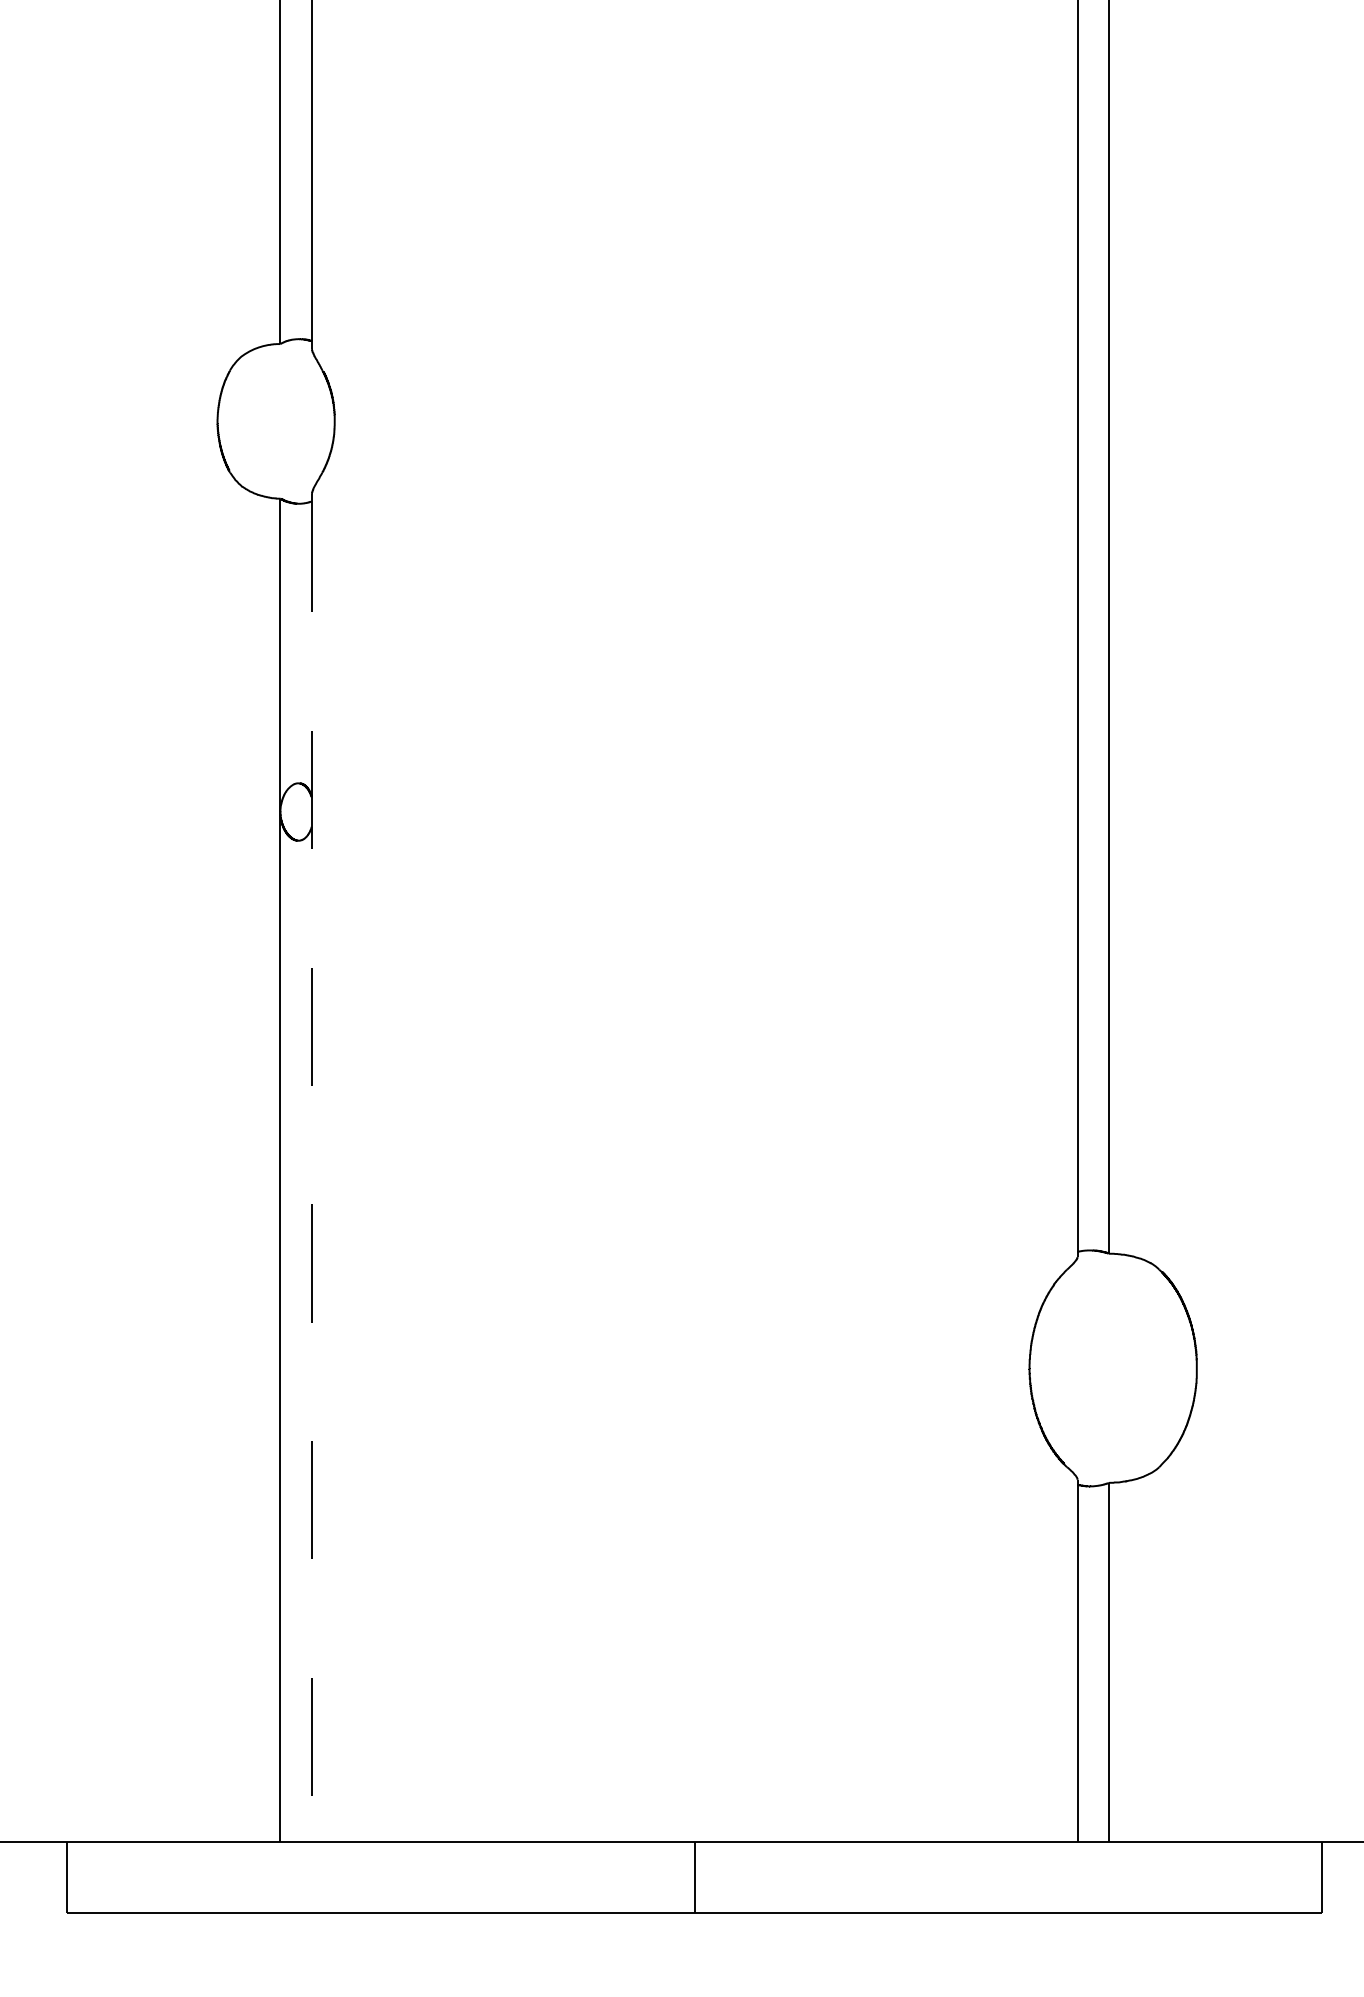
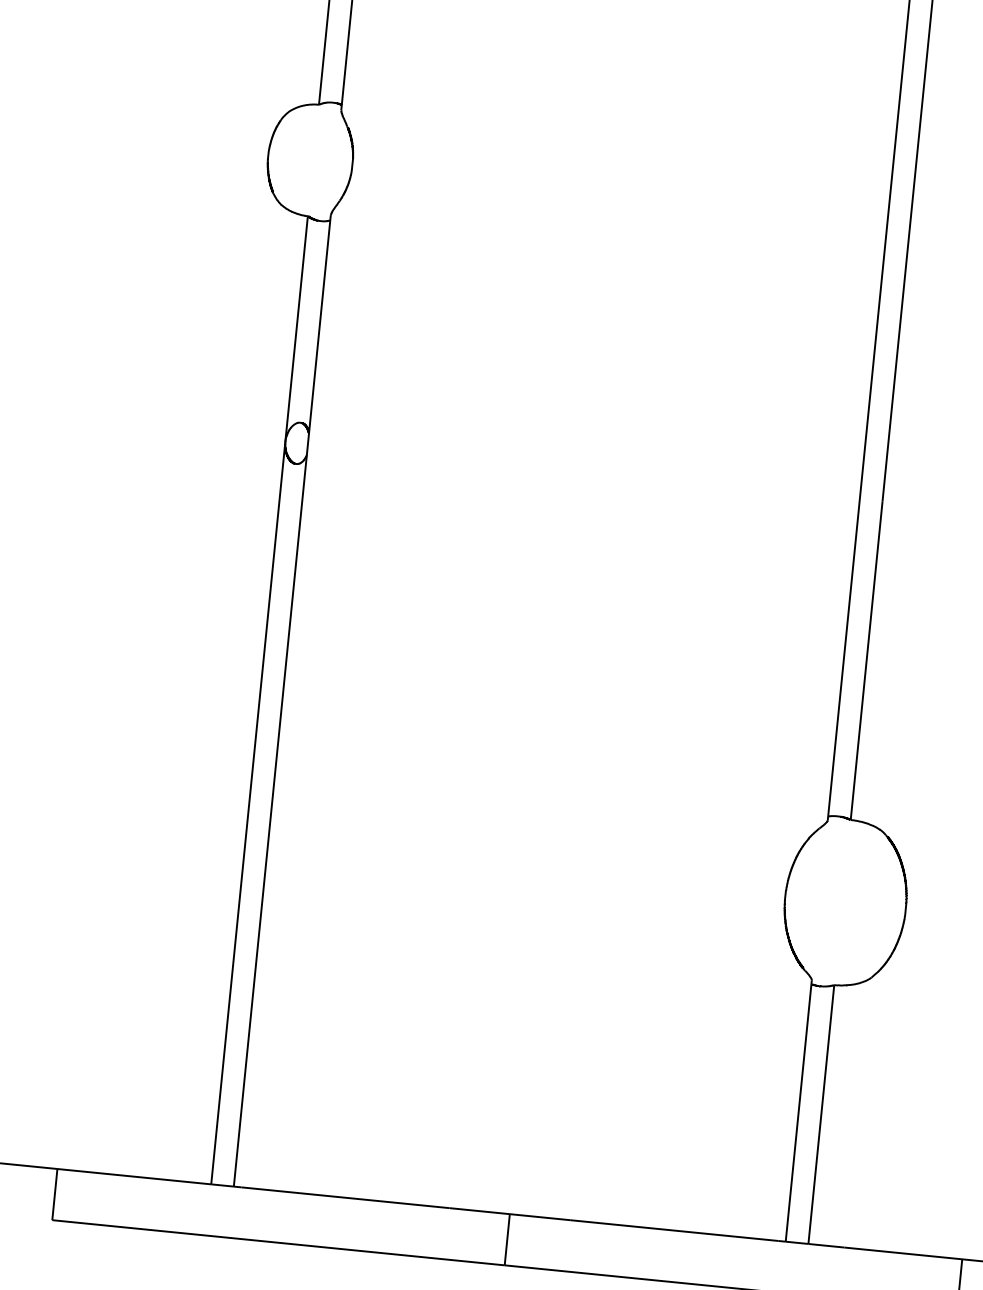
line: (311, 1168) -> (282, 701), dashed -> solid

